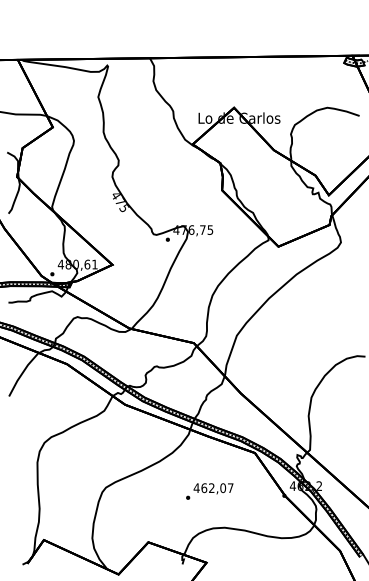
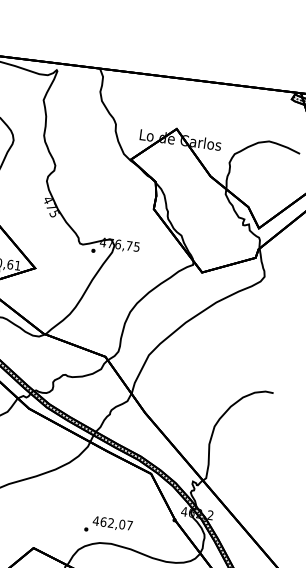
text: (209, 491) -> (108, 526), moved

